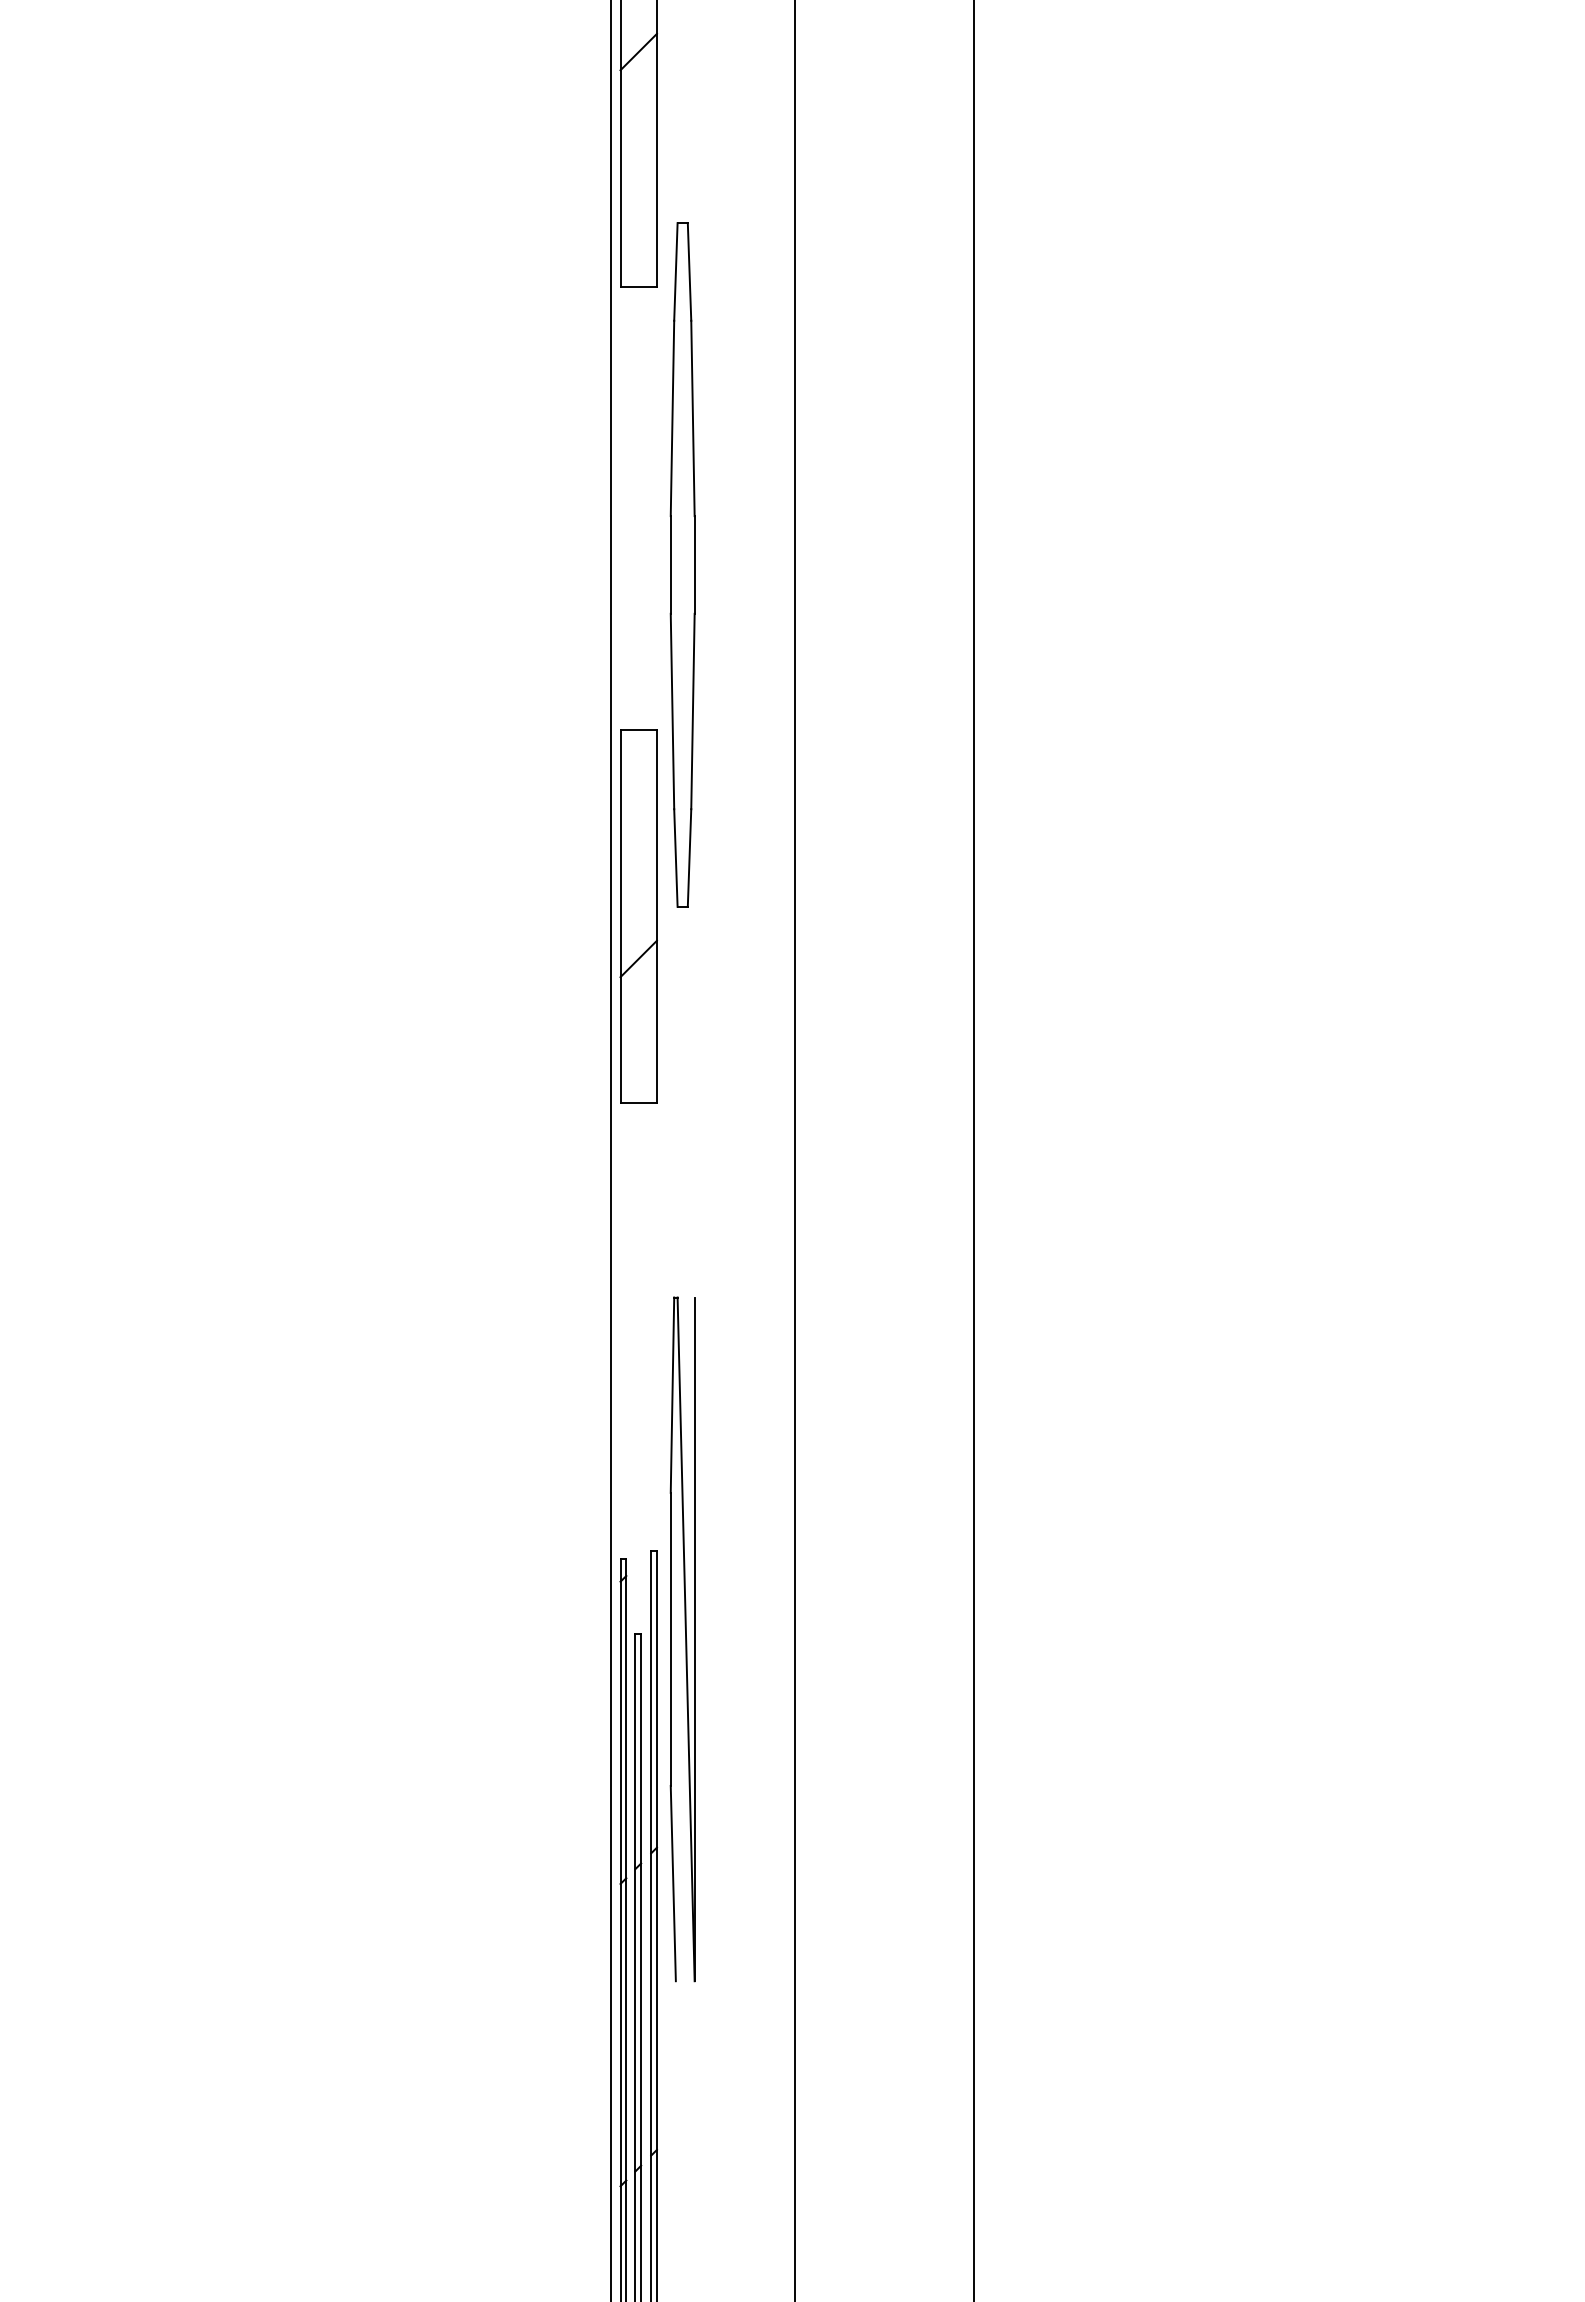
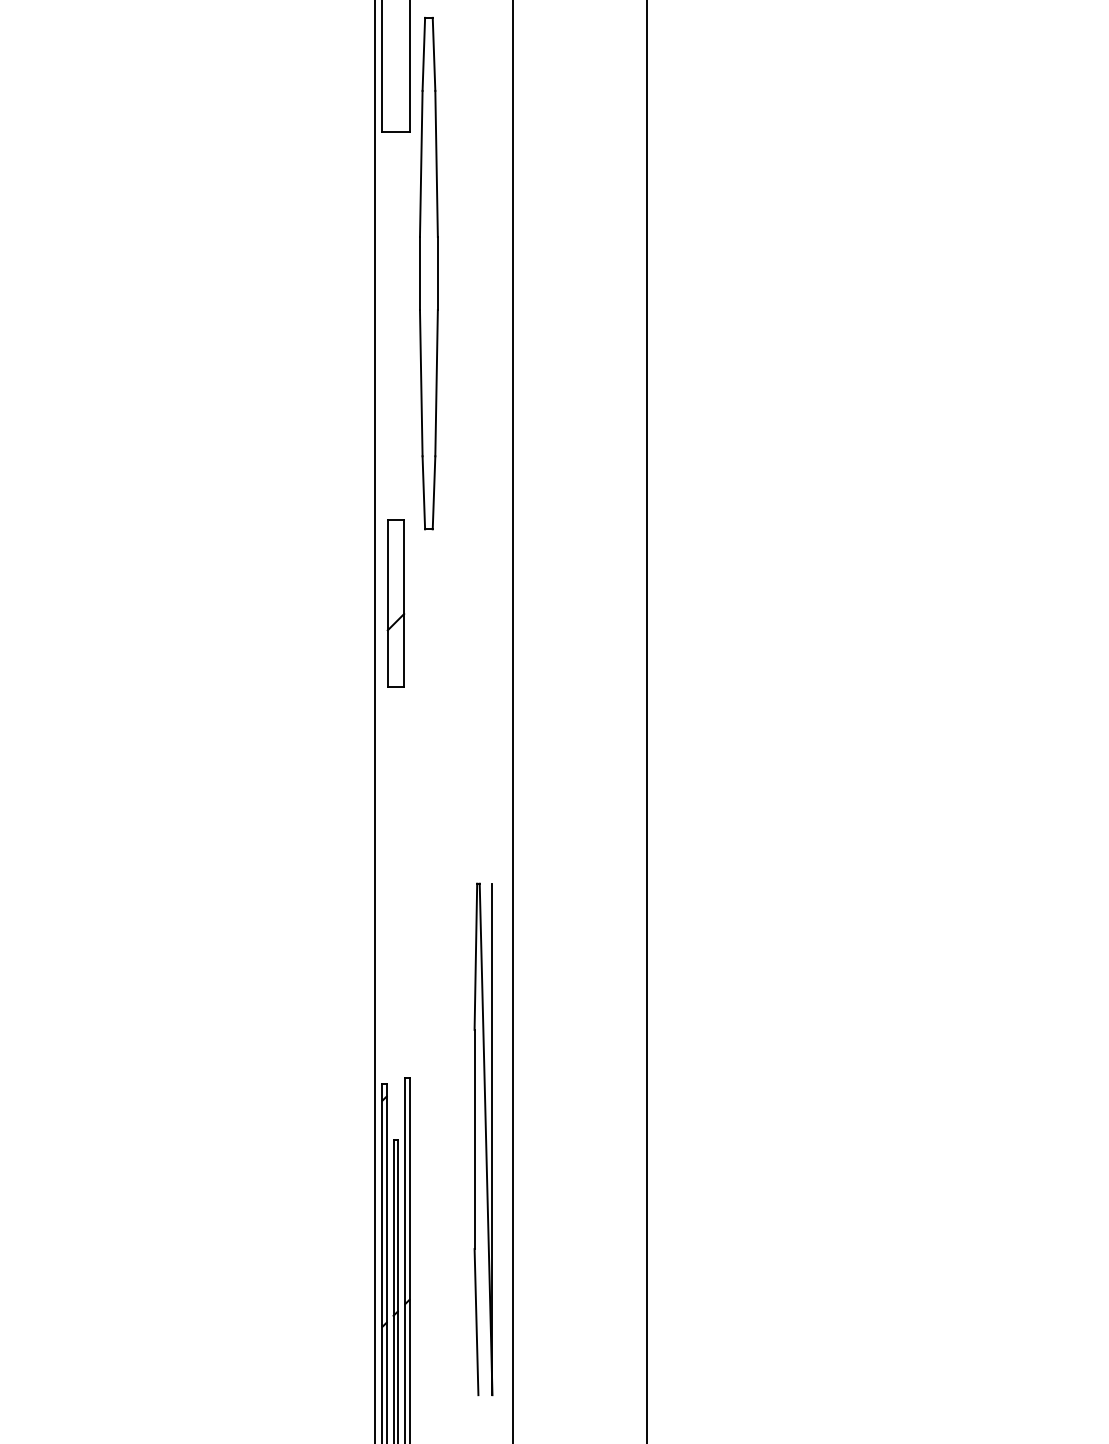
part: (682, 564) -> (428, 273), moved
part: (638, 916) -> (395, 603), size x0.6
part: (682, 1639) -> (483, 1139), moved

